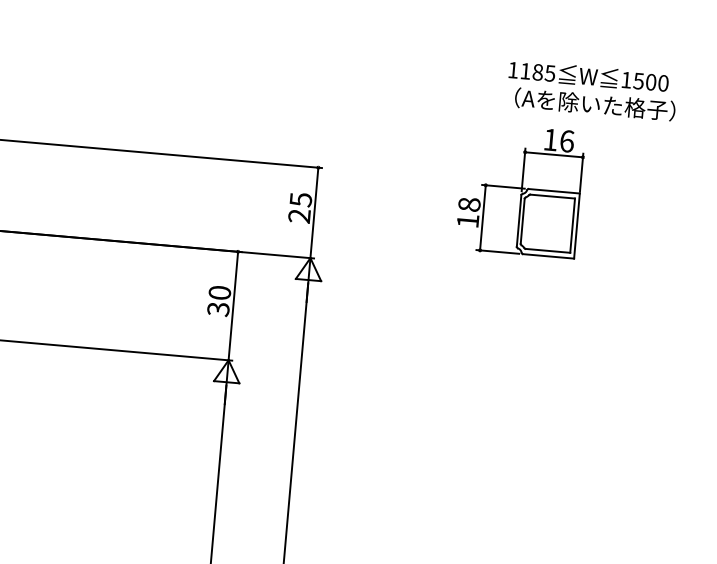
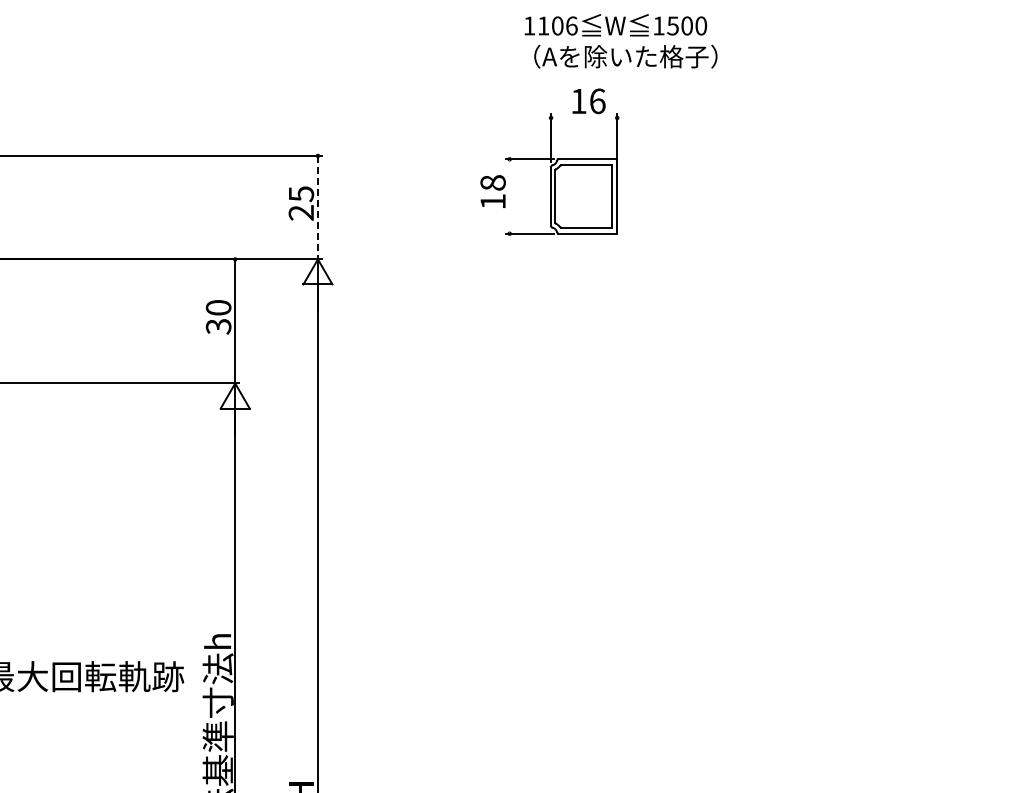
text: (543, 72) -> (564, 25), 1185 -> 1106
line: (554, 154) -> (584, 117), removed
line: (314, 212) -> (317, 207), solid -> dashed
line: (482, 217) -> (509, 196), removed

